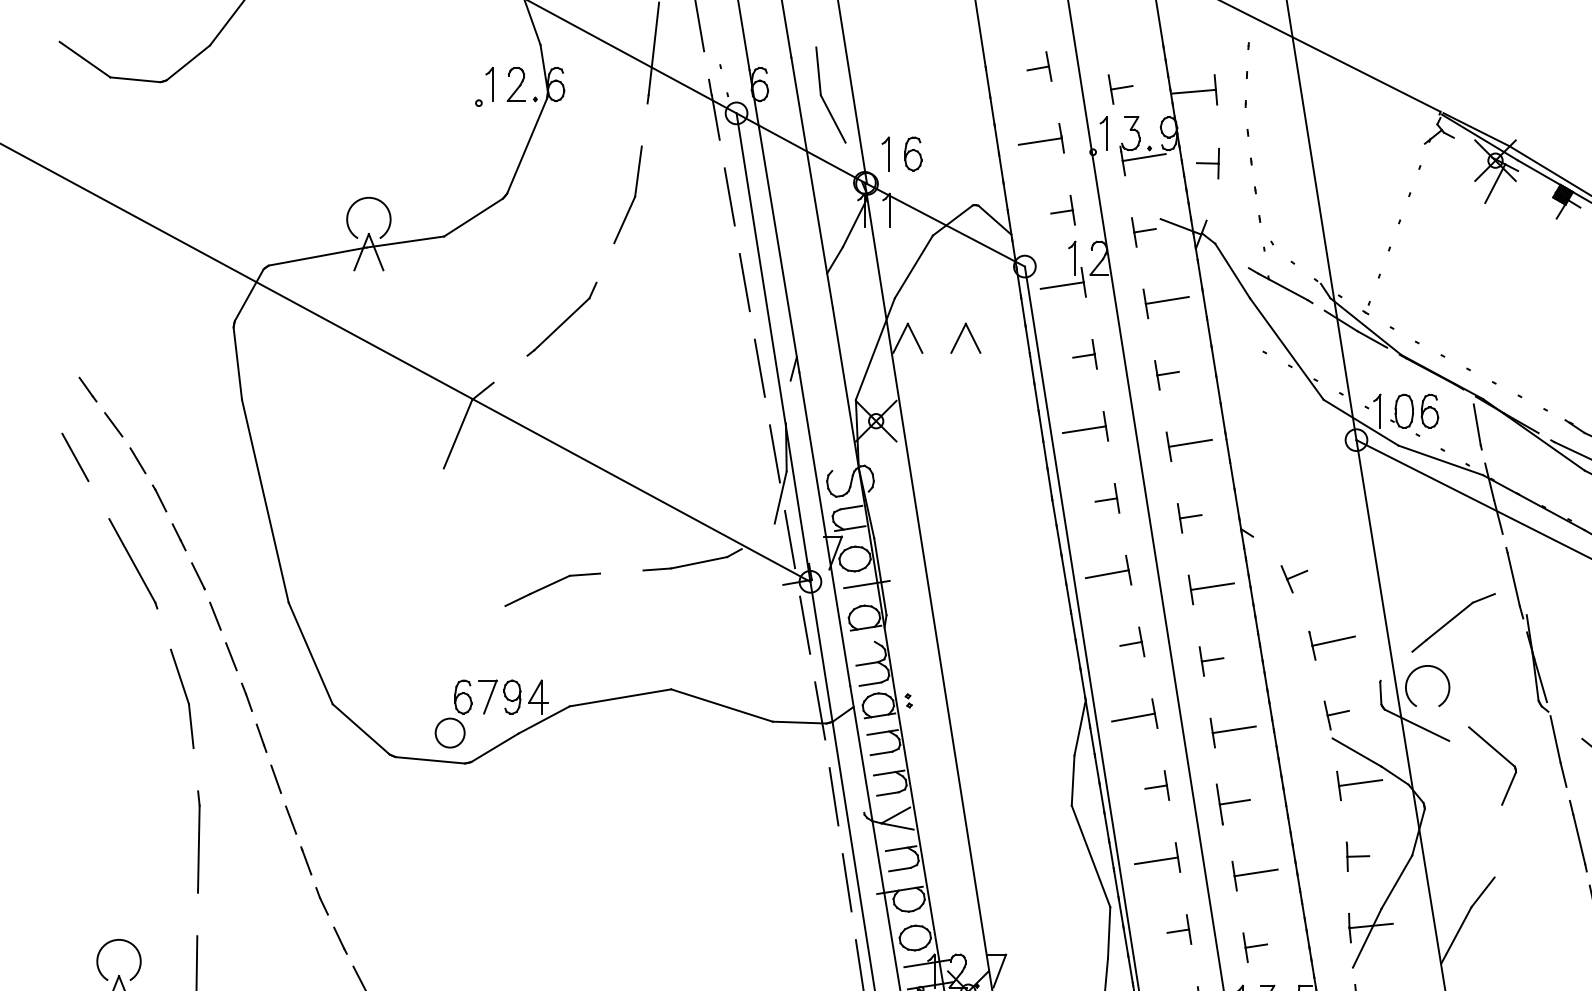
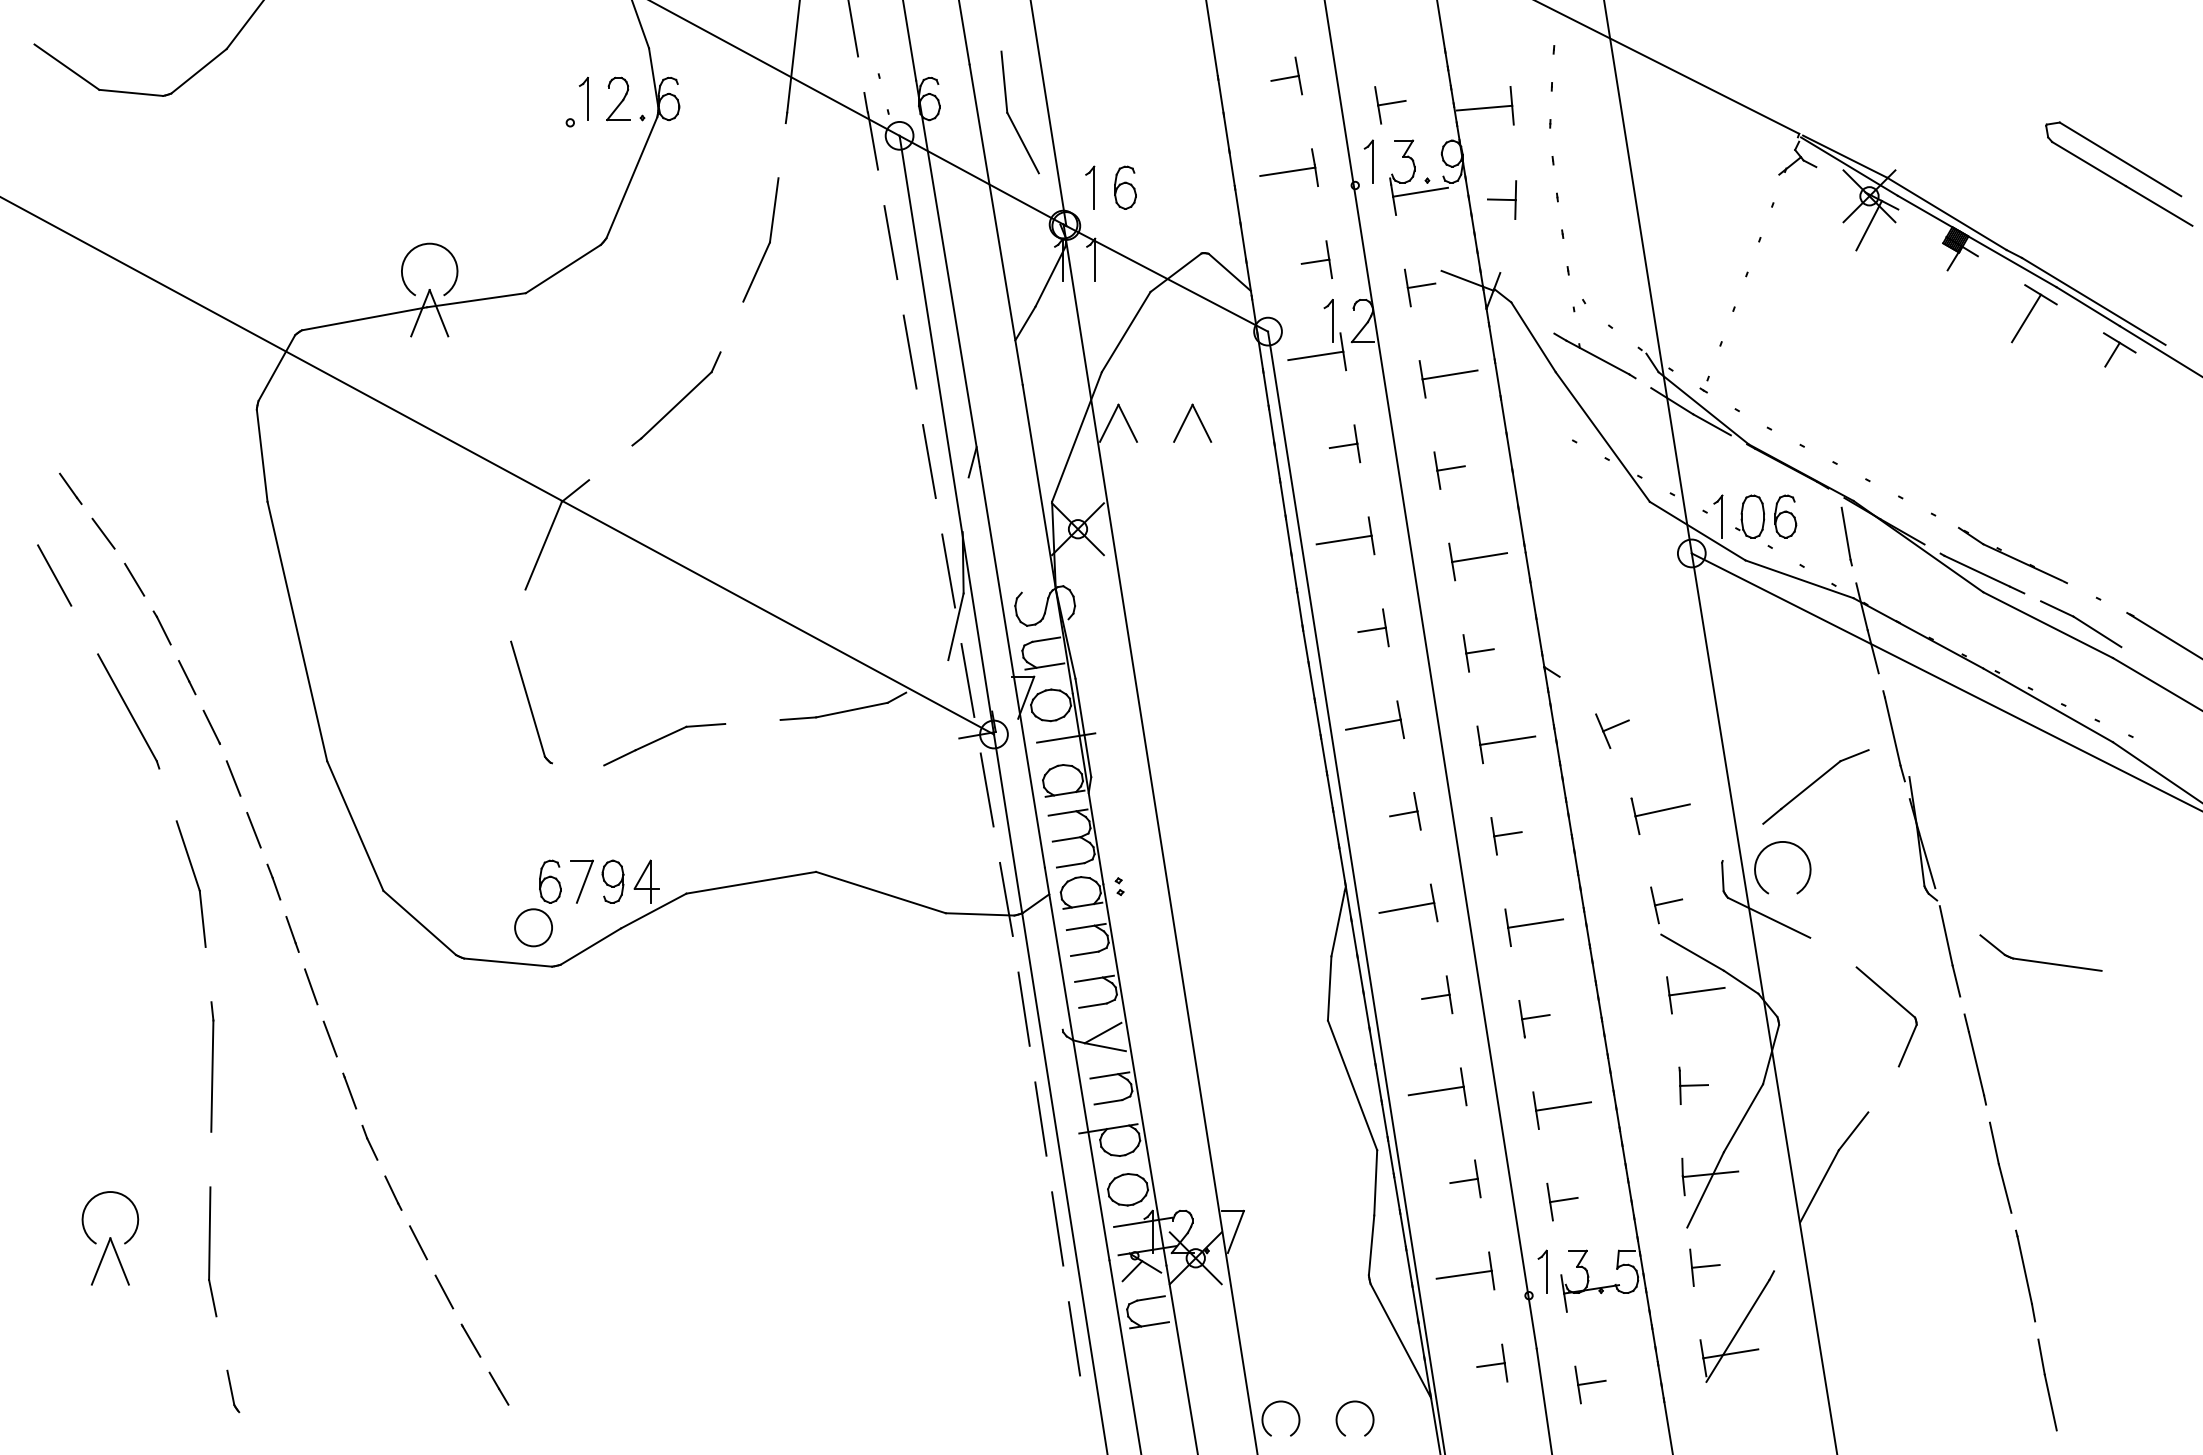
part: (448, 556) -> (531, 702), added
line: (867, 642) -> (1067, 812), added
part: (1499, 754) -> (1895, 1002), moved
part: (1233, 804) -> (1534, 1019), size x0.71

